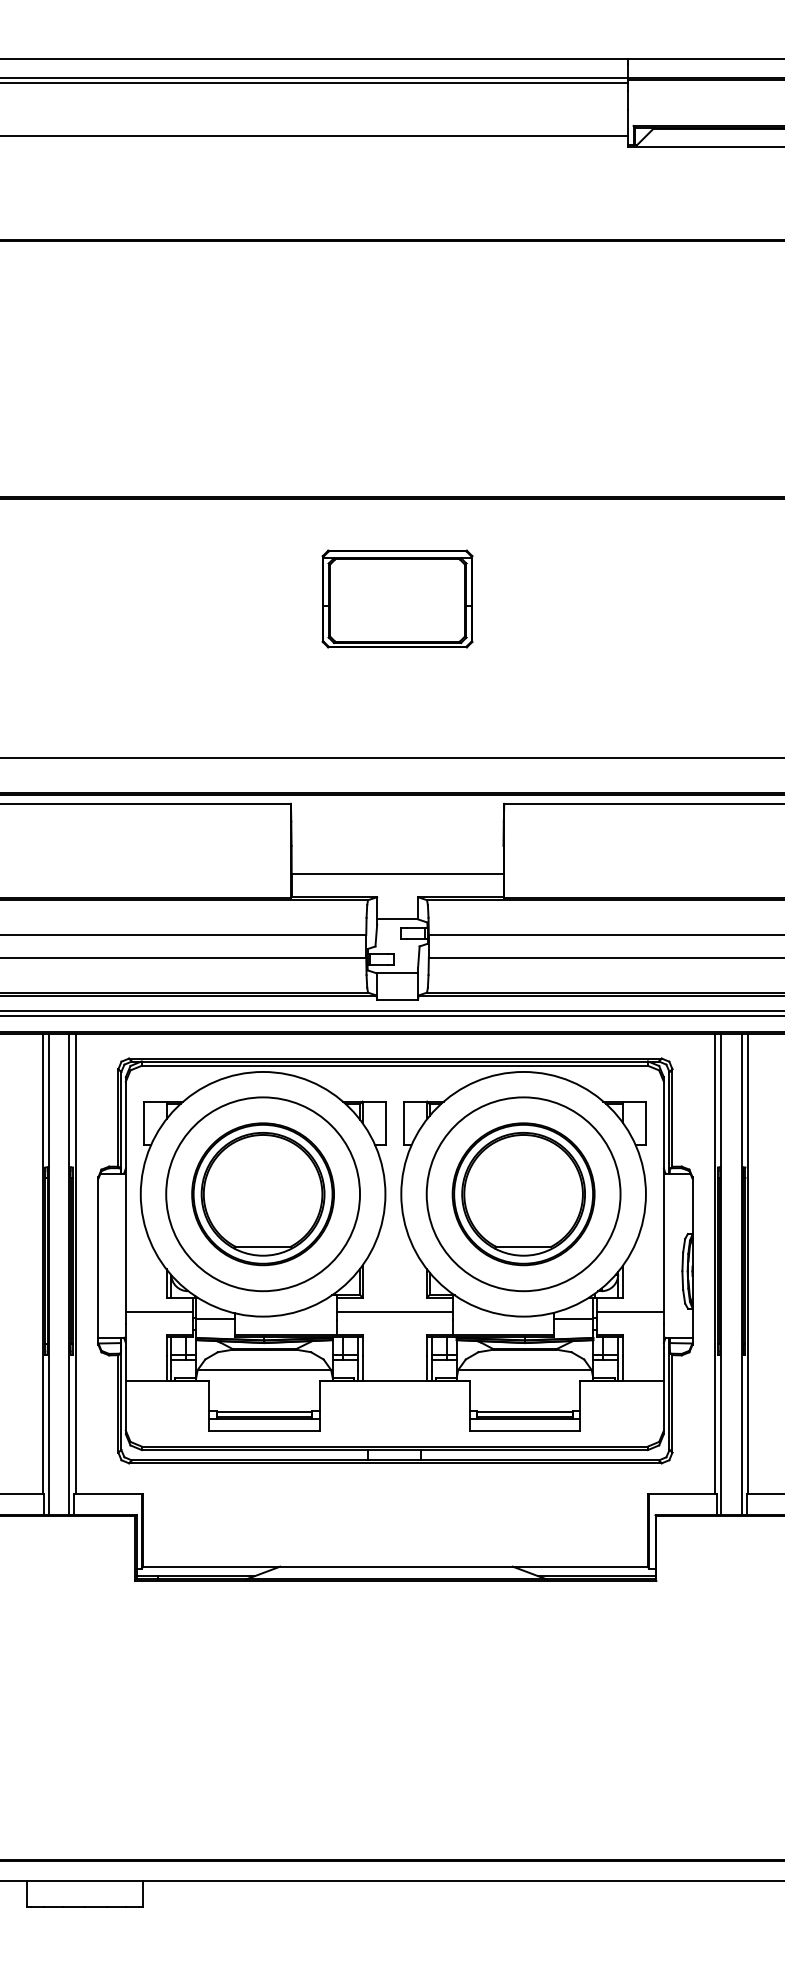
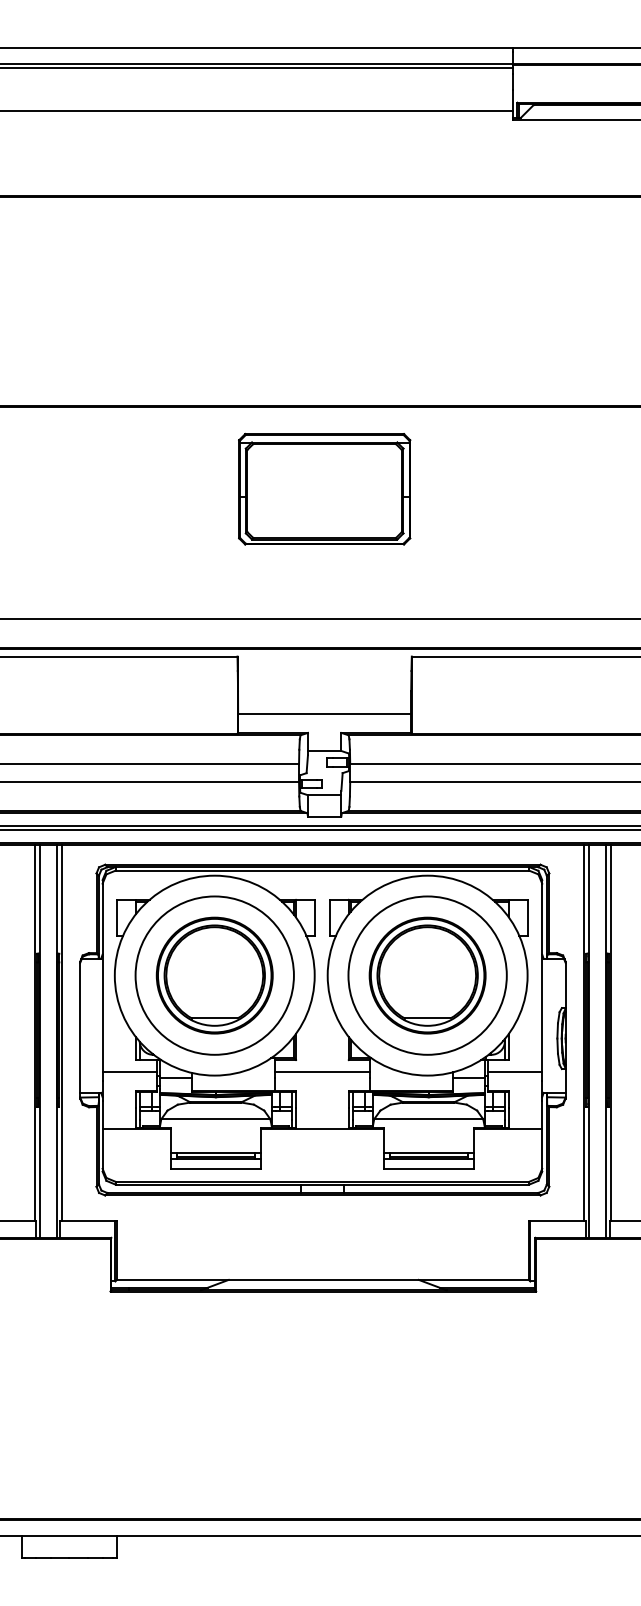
part: (397, 598) -> (324, 488), size x1.4

